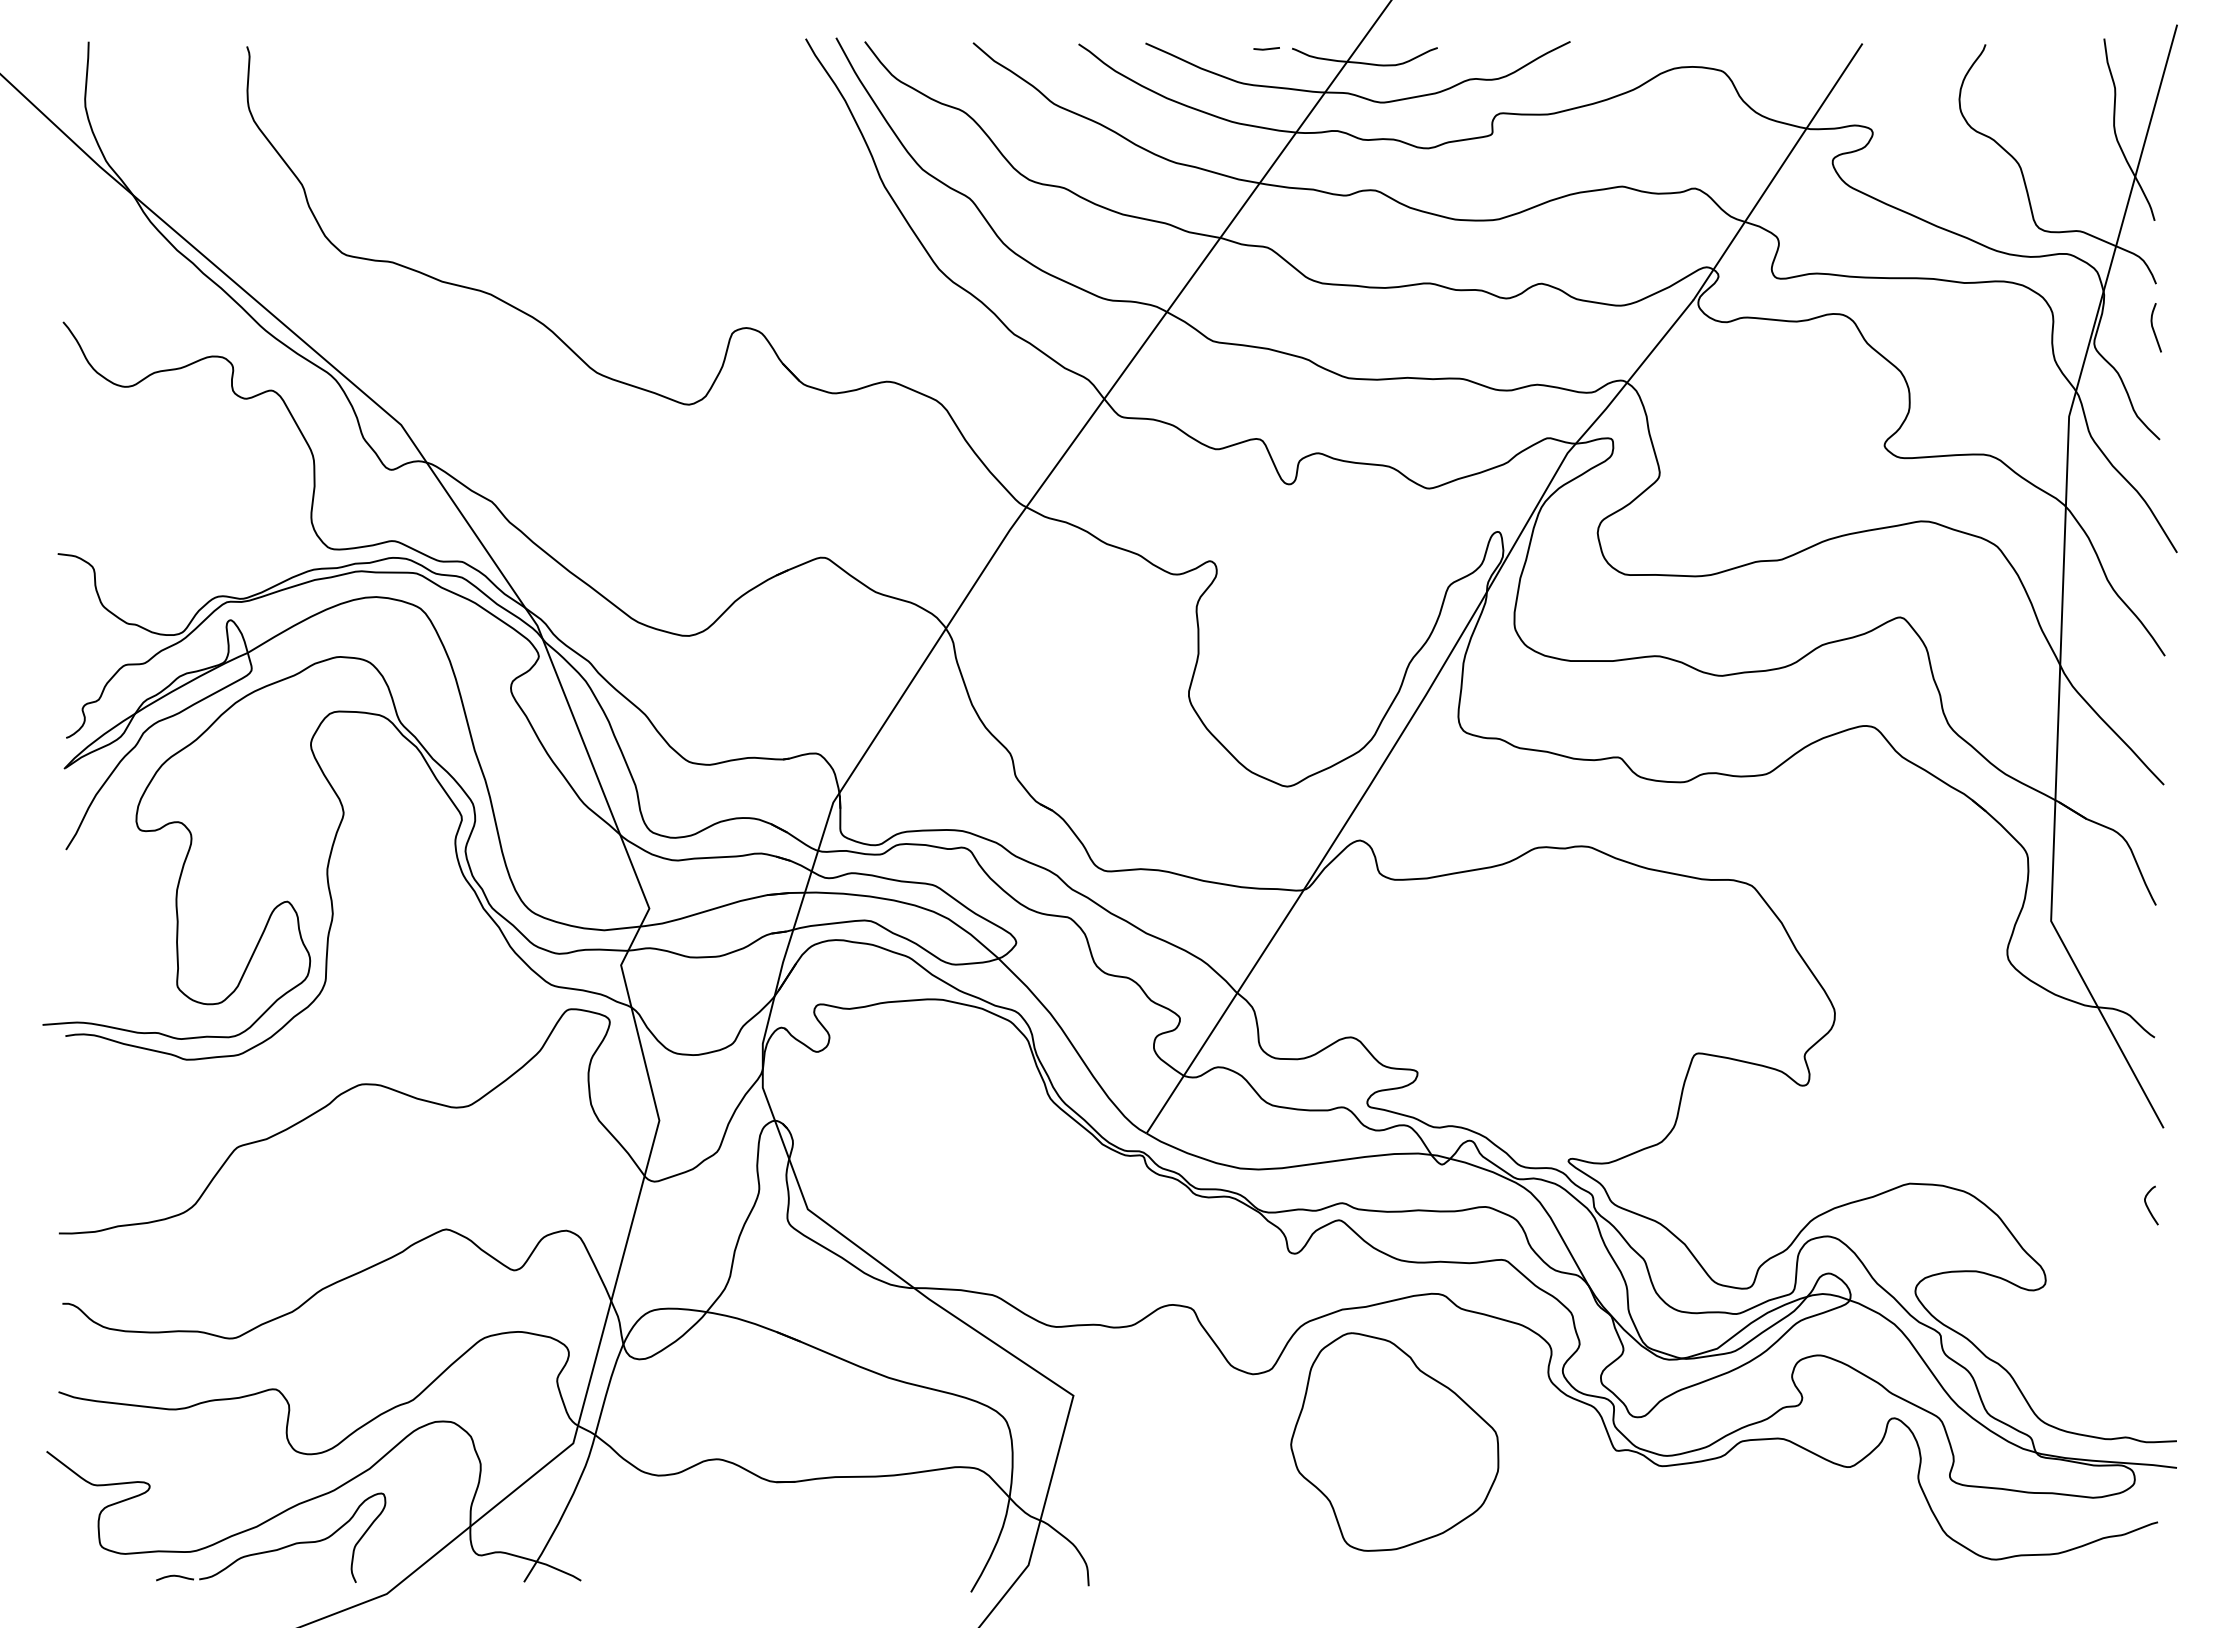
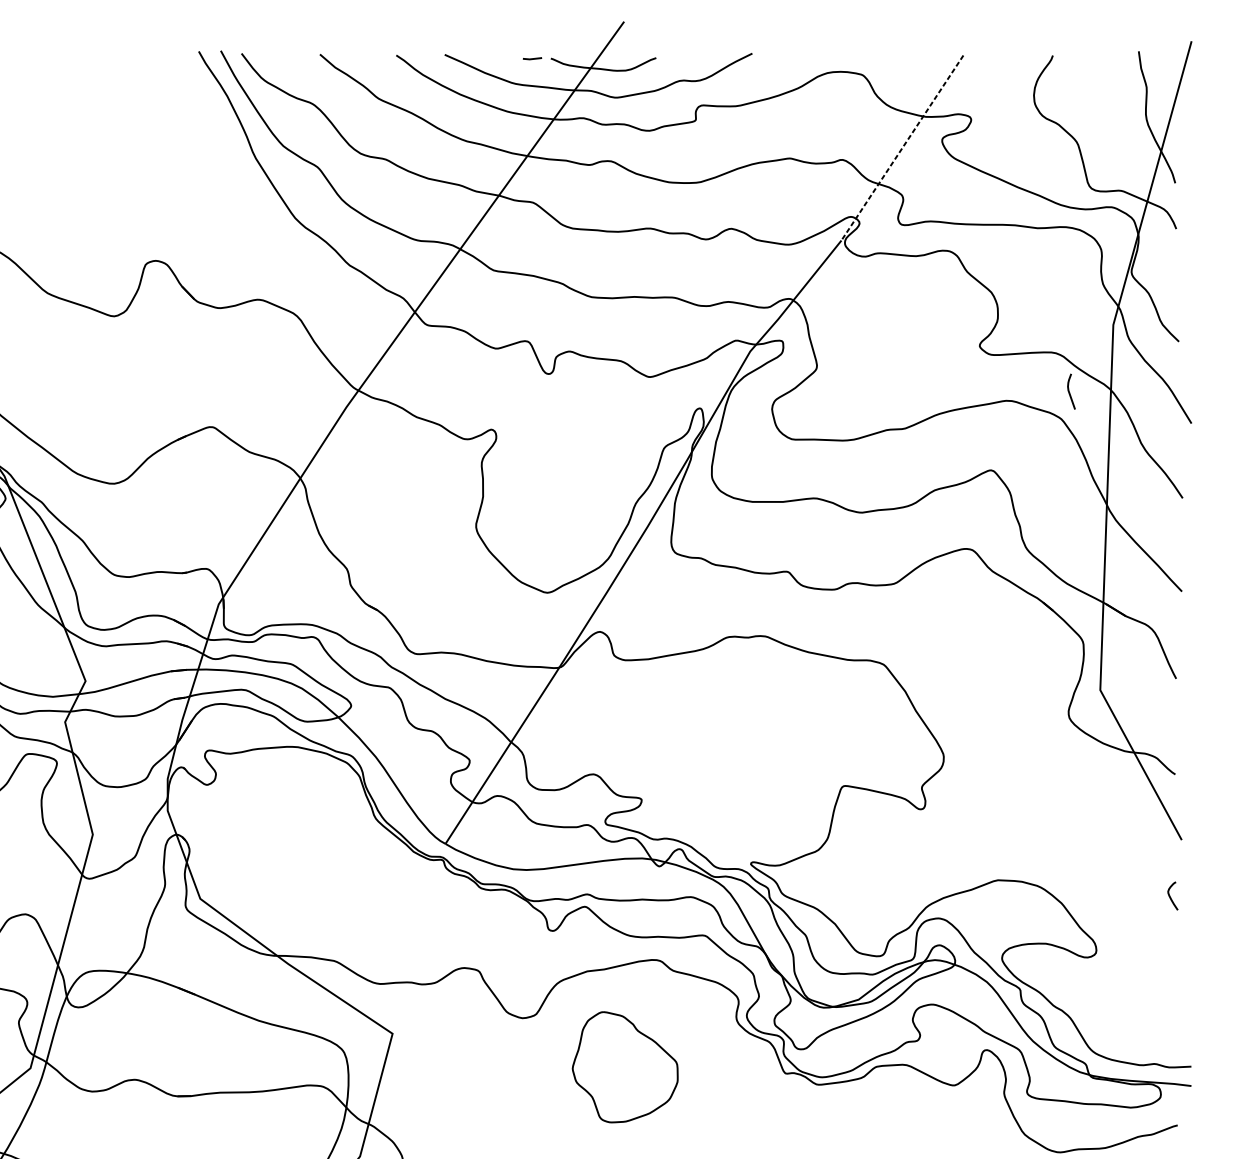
line: (1777, 172) -> (902, 148), solid -> dashed
curve: (2153, 327) -> (1069, 391), moved
part: (1394, 1441) -> (624, 1066), size x0.7

